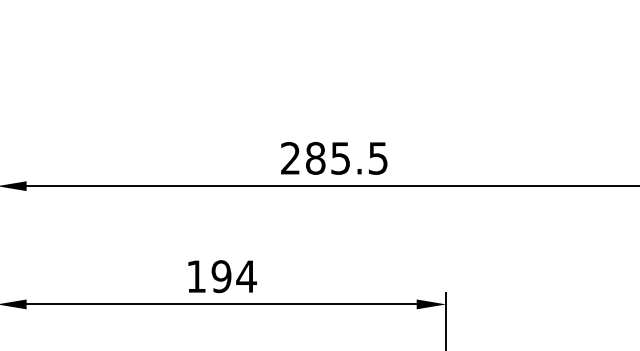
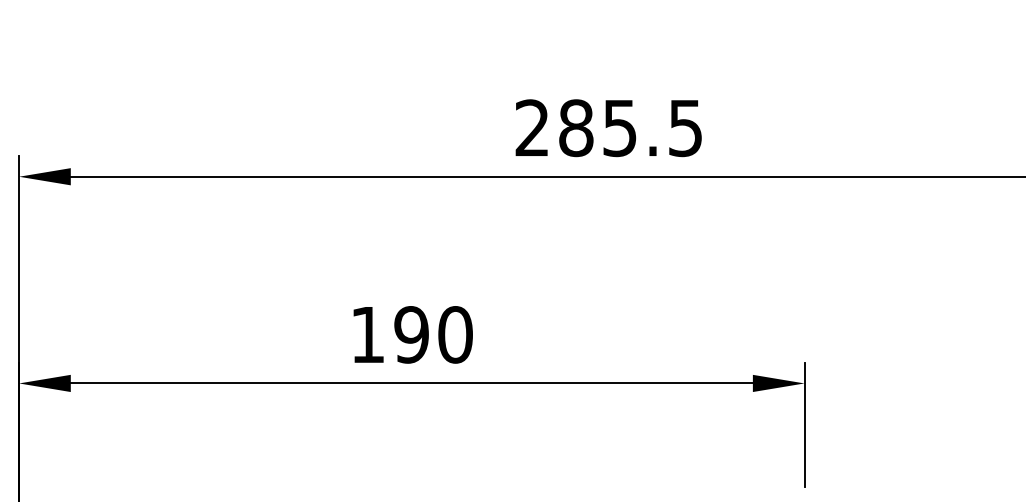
text: (246, 276) -> (455, 334), 194 -> 190

